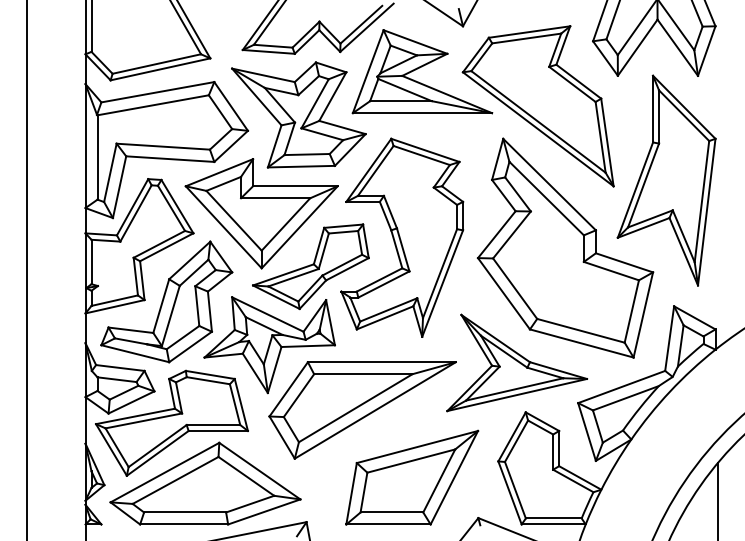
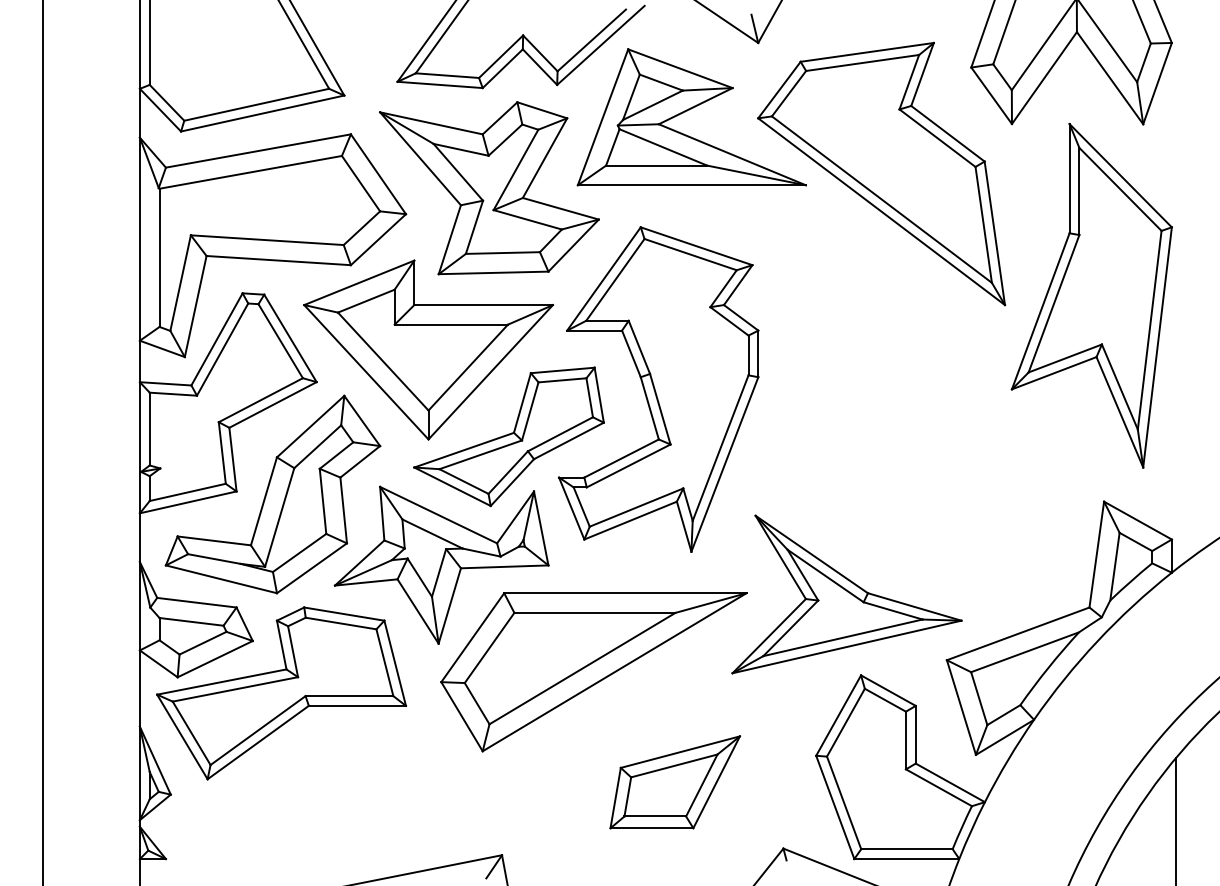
part: (565, 247) -> (926, 405), removed
part: (412, 477) -> (675, 782), size x0.6
part: (205, 483) -> (336, 791), removed

